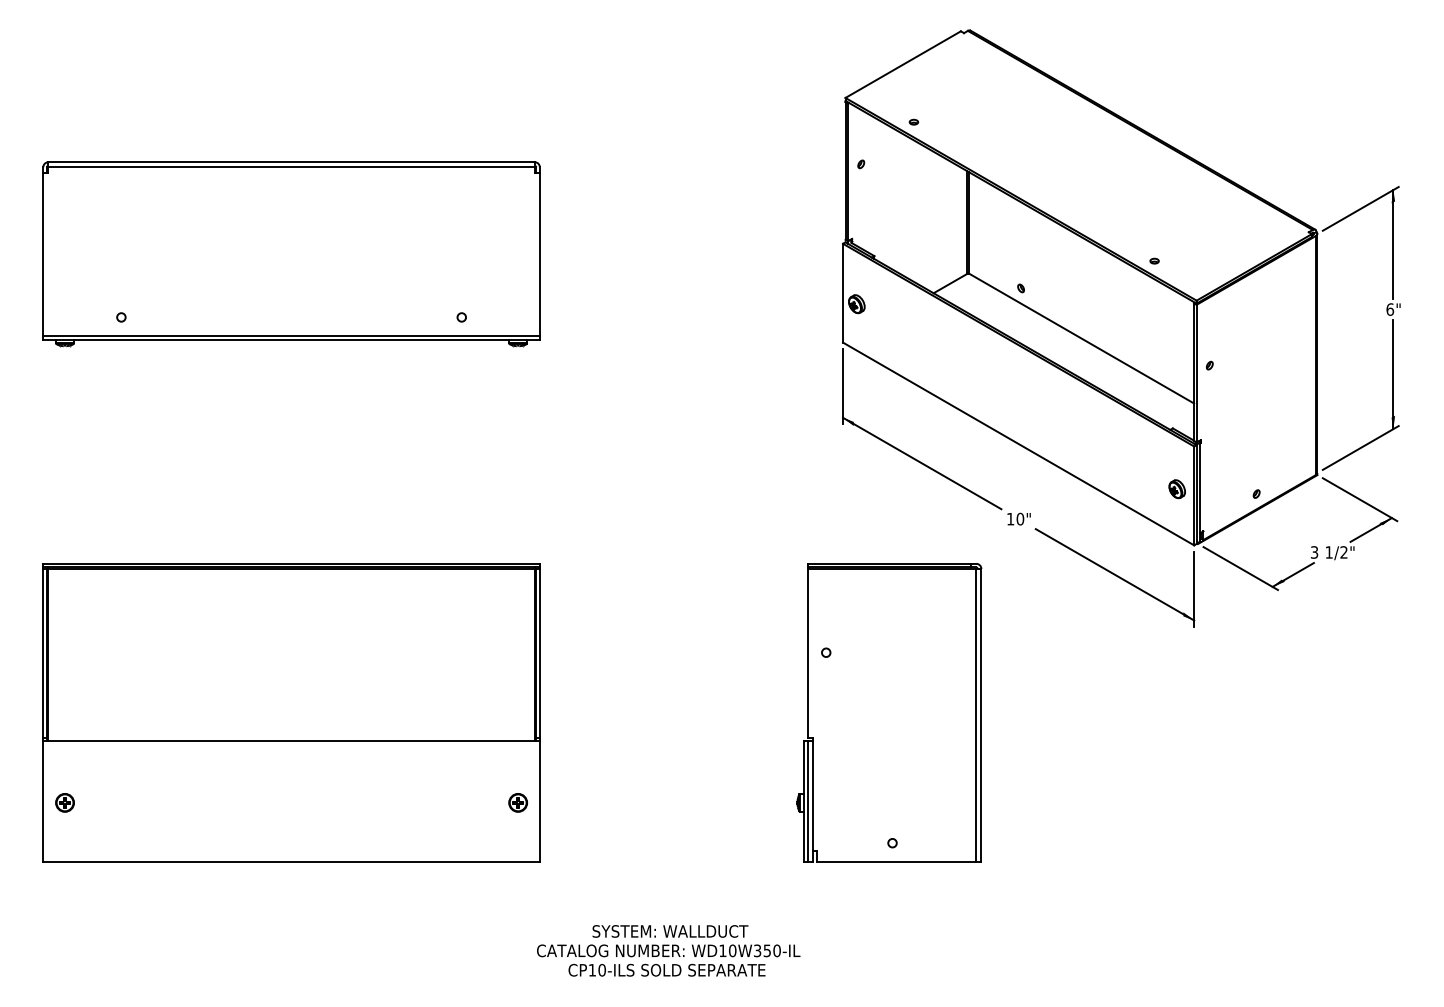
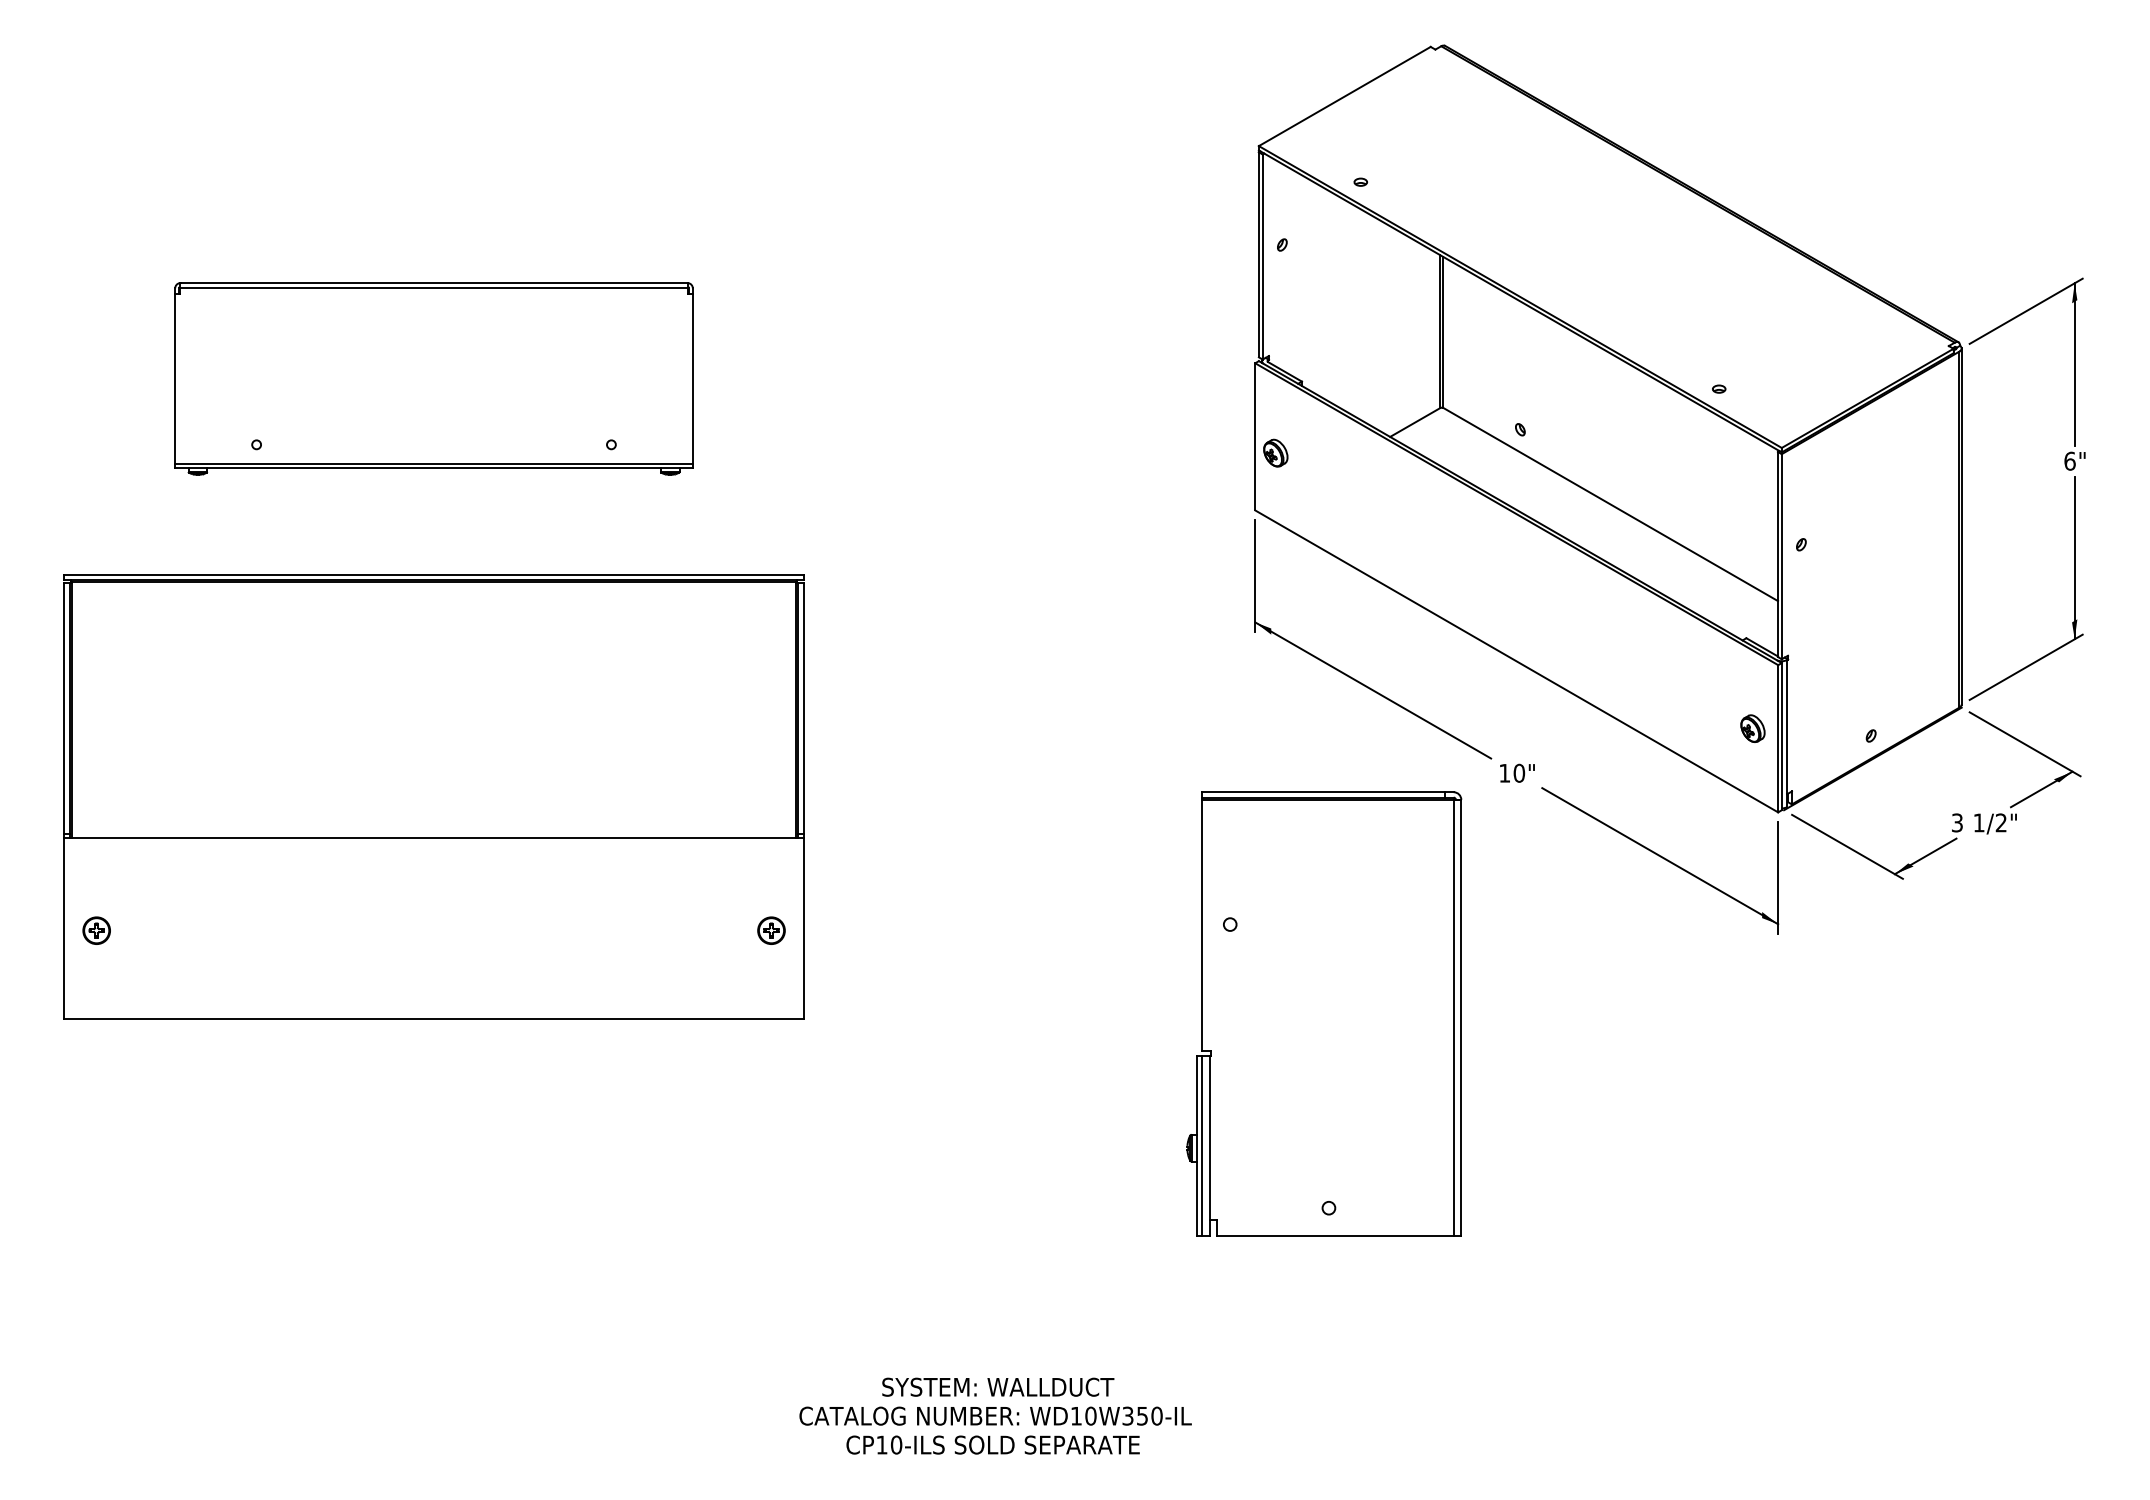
part: (291, 254) -> (433, 379), size x0.7
part: (291, 712) -> (433, 796), moved
part: (889, 712) -> (1324, 1013), moved

